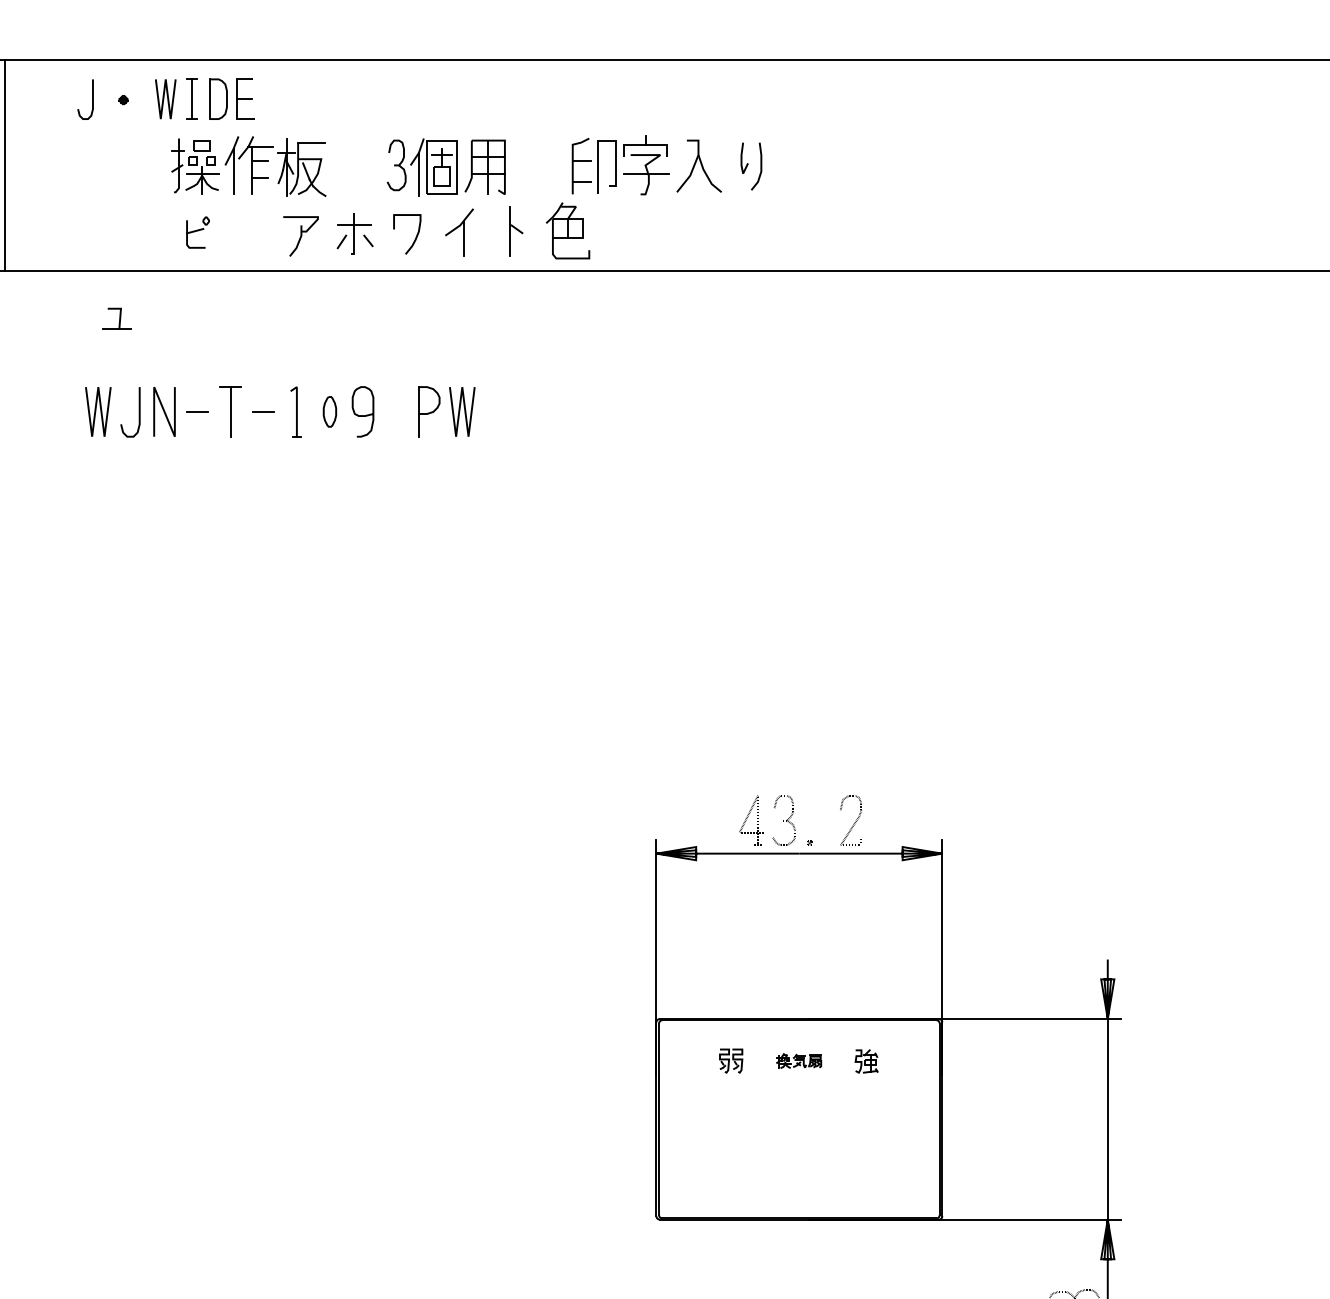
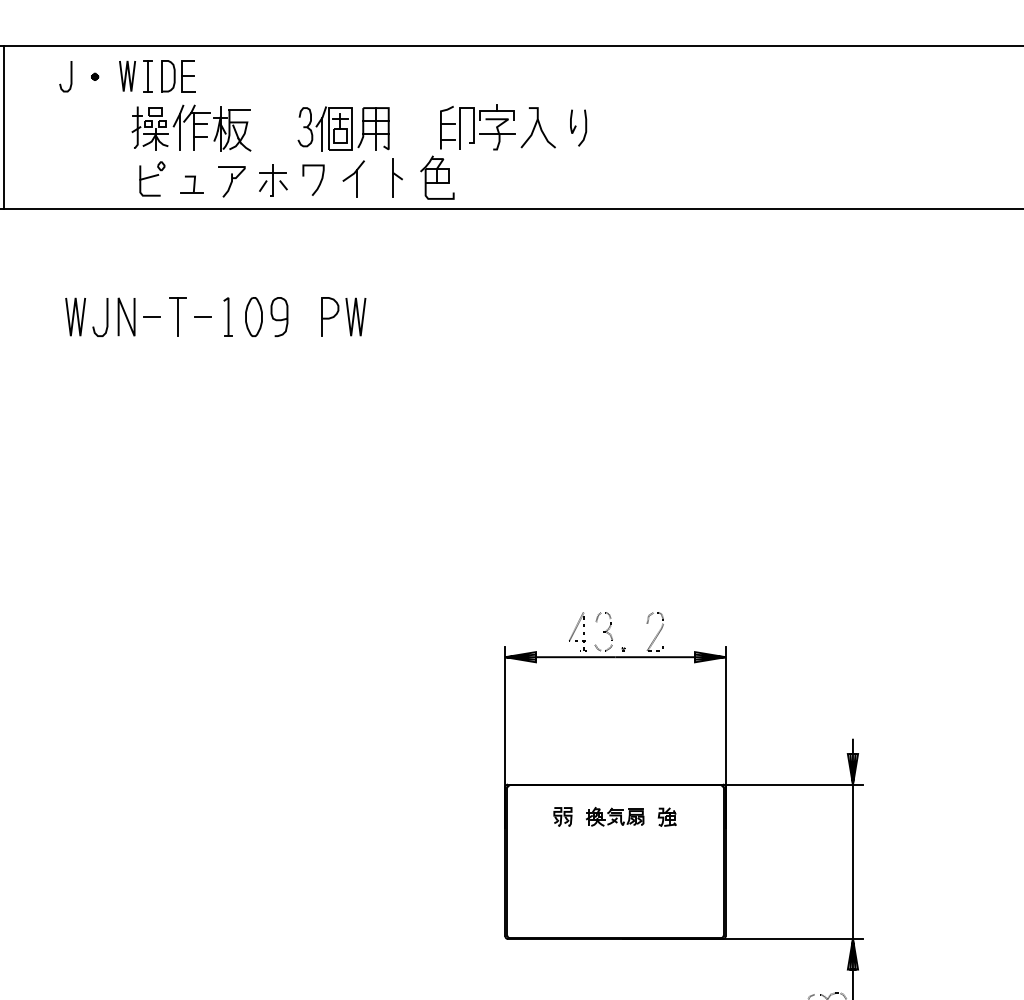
part: (198, 232) -> (152, 178), size x1.43
part: (116, 319) -> (191, 184), moved
part: (329, 411) -> (253, 316), size x1.67
part: (799, 1060) -> (615, 816), size x1.67

